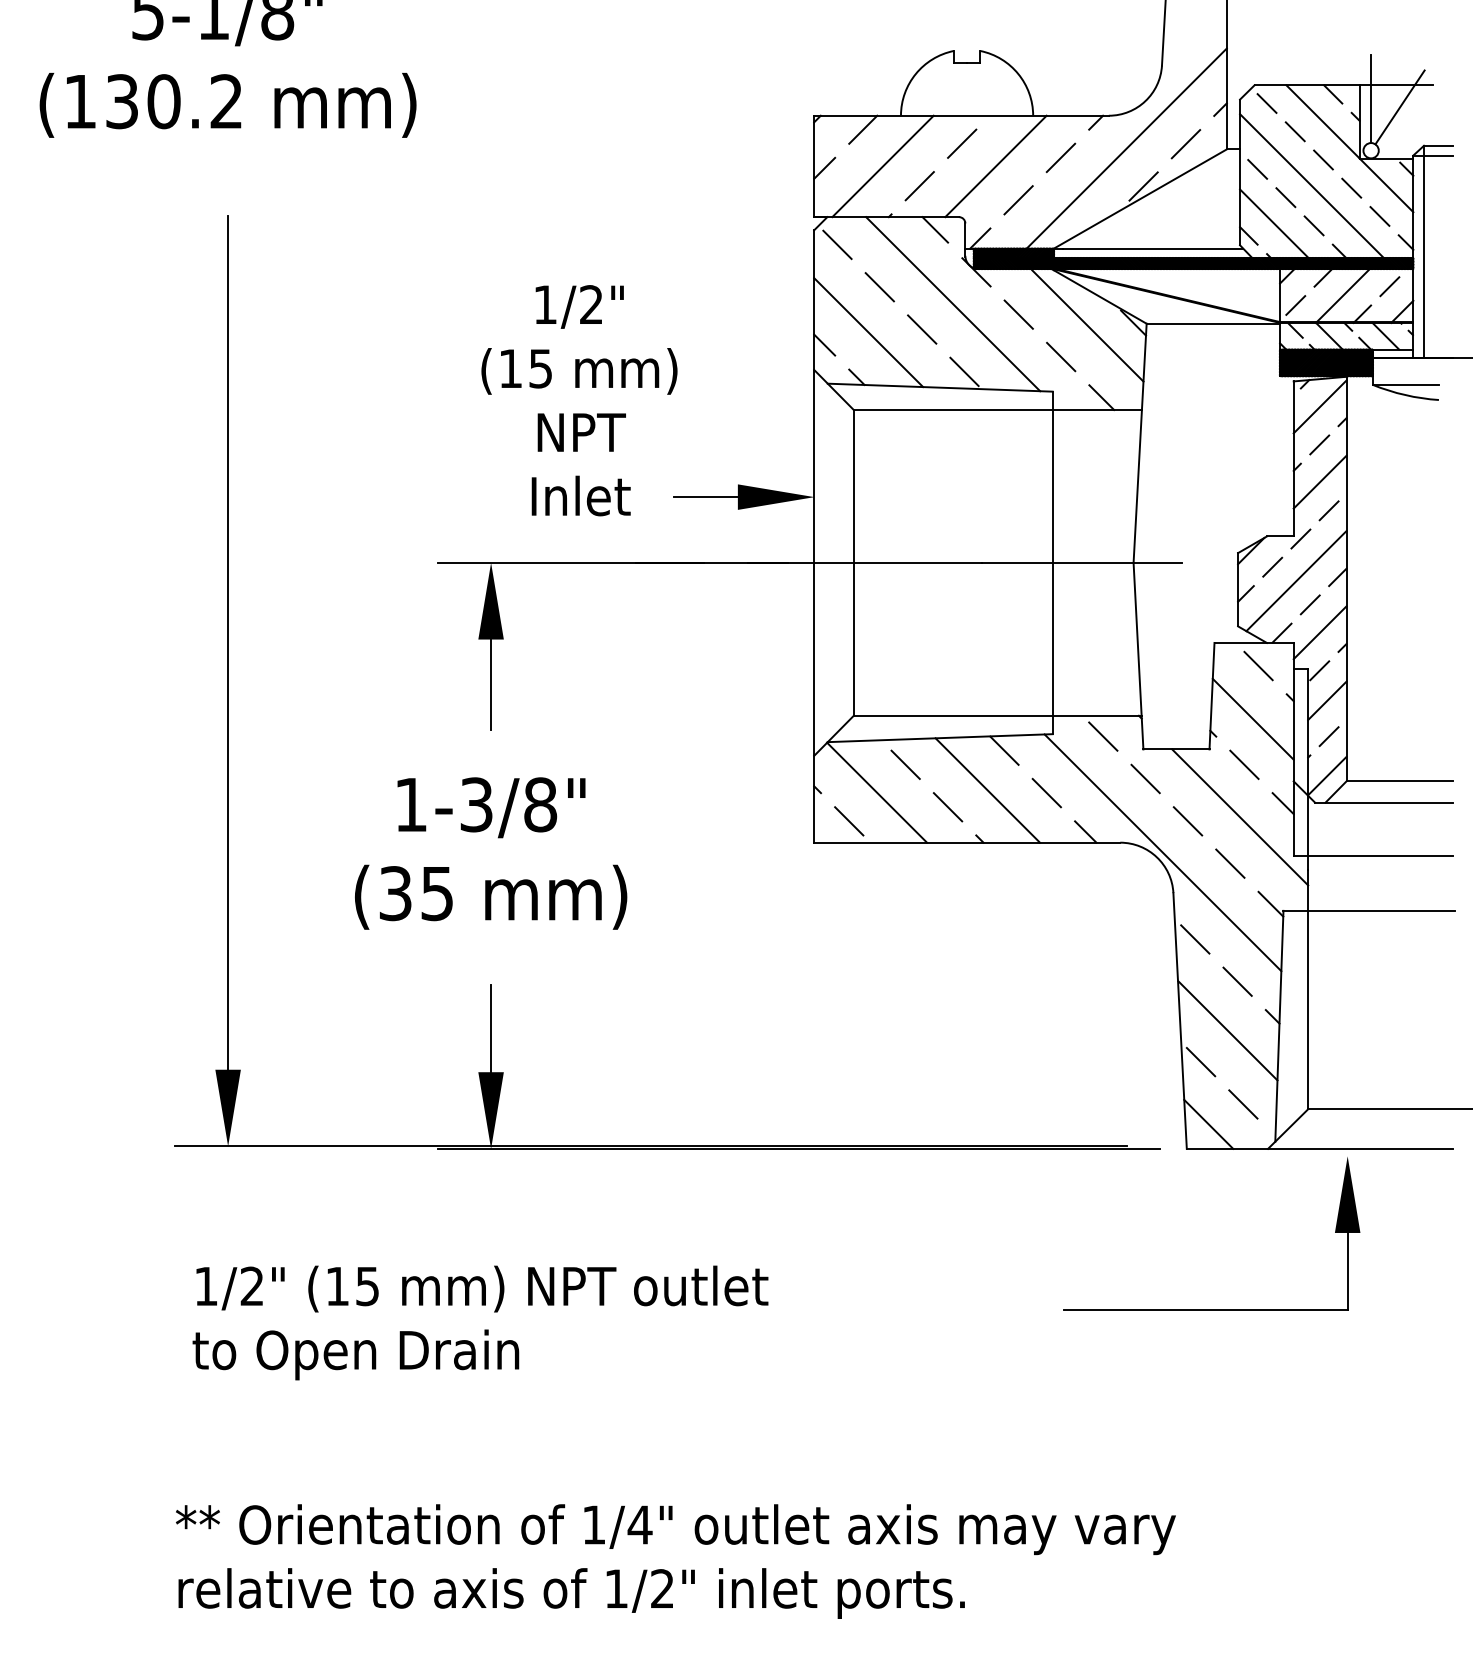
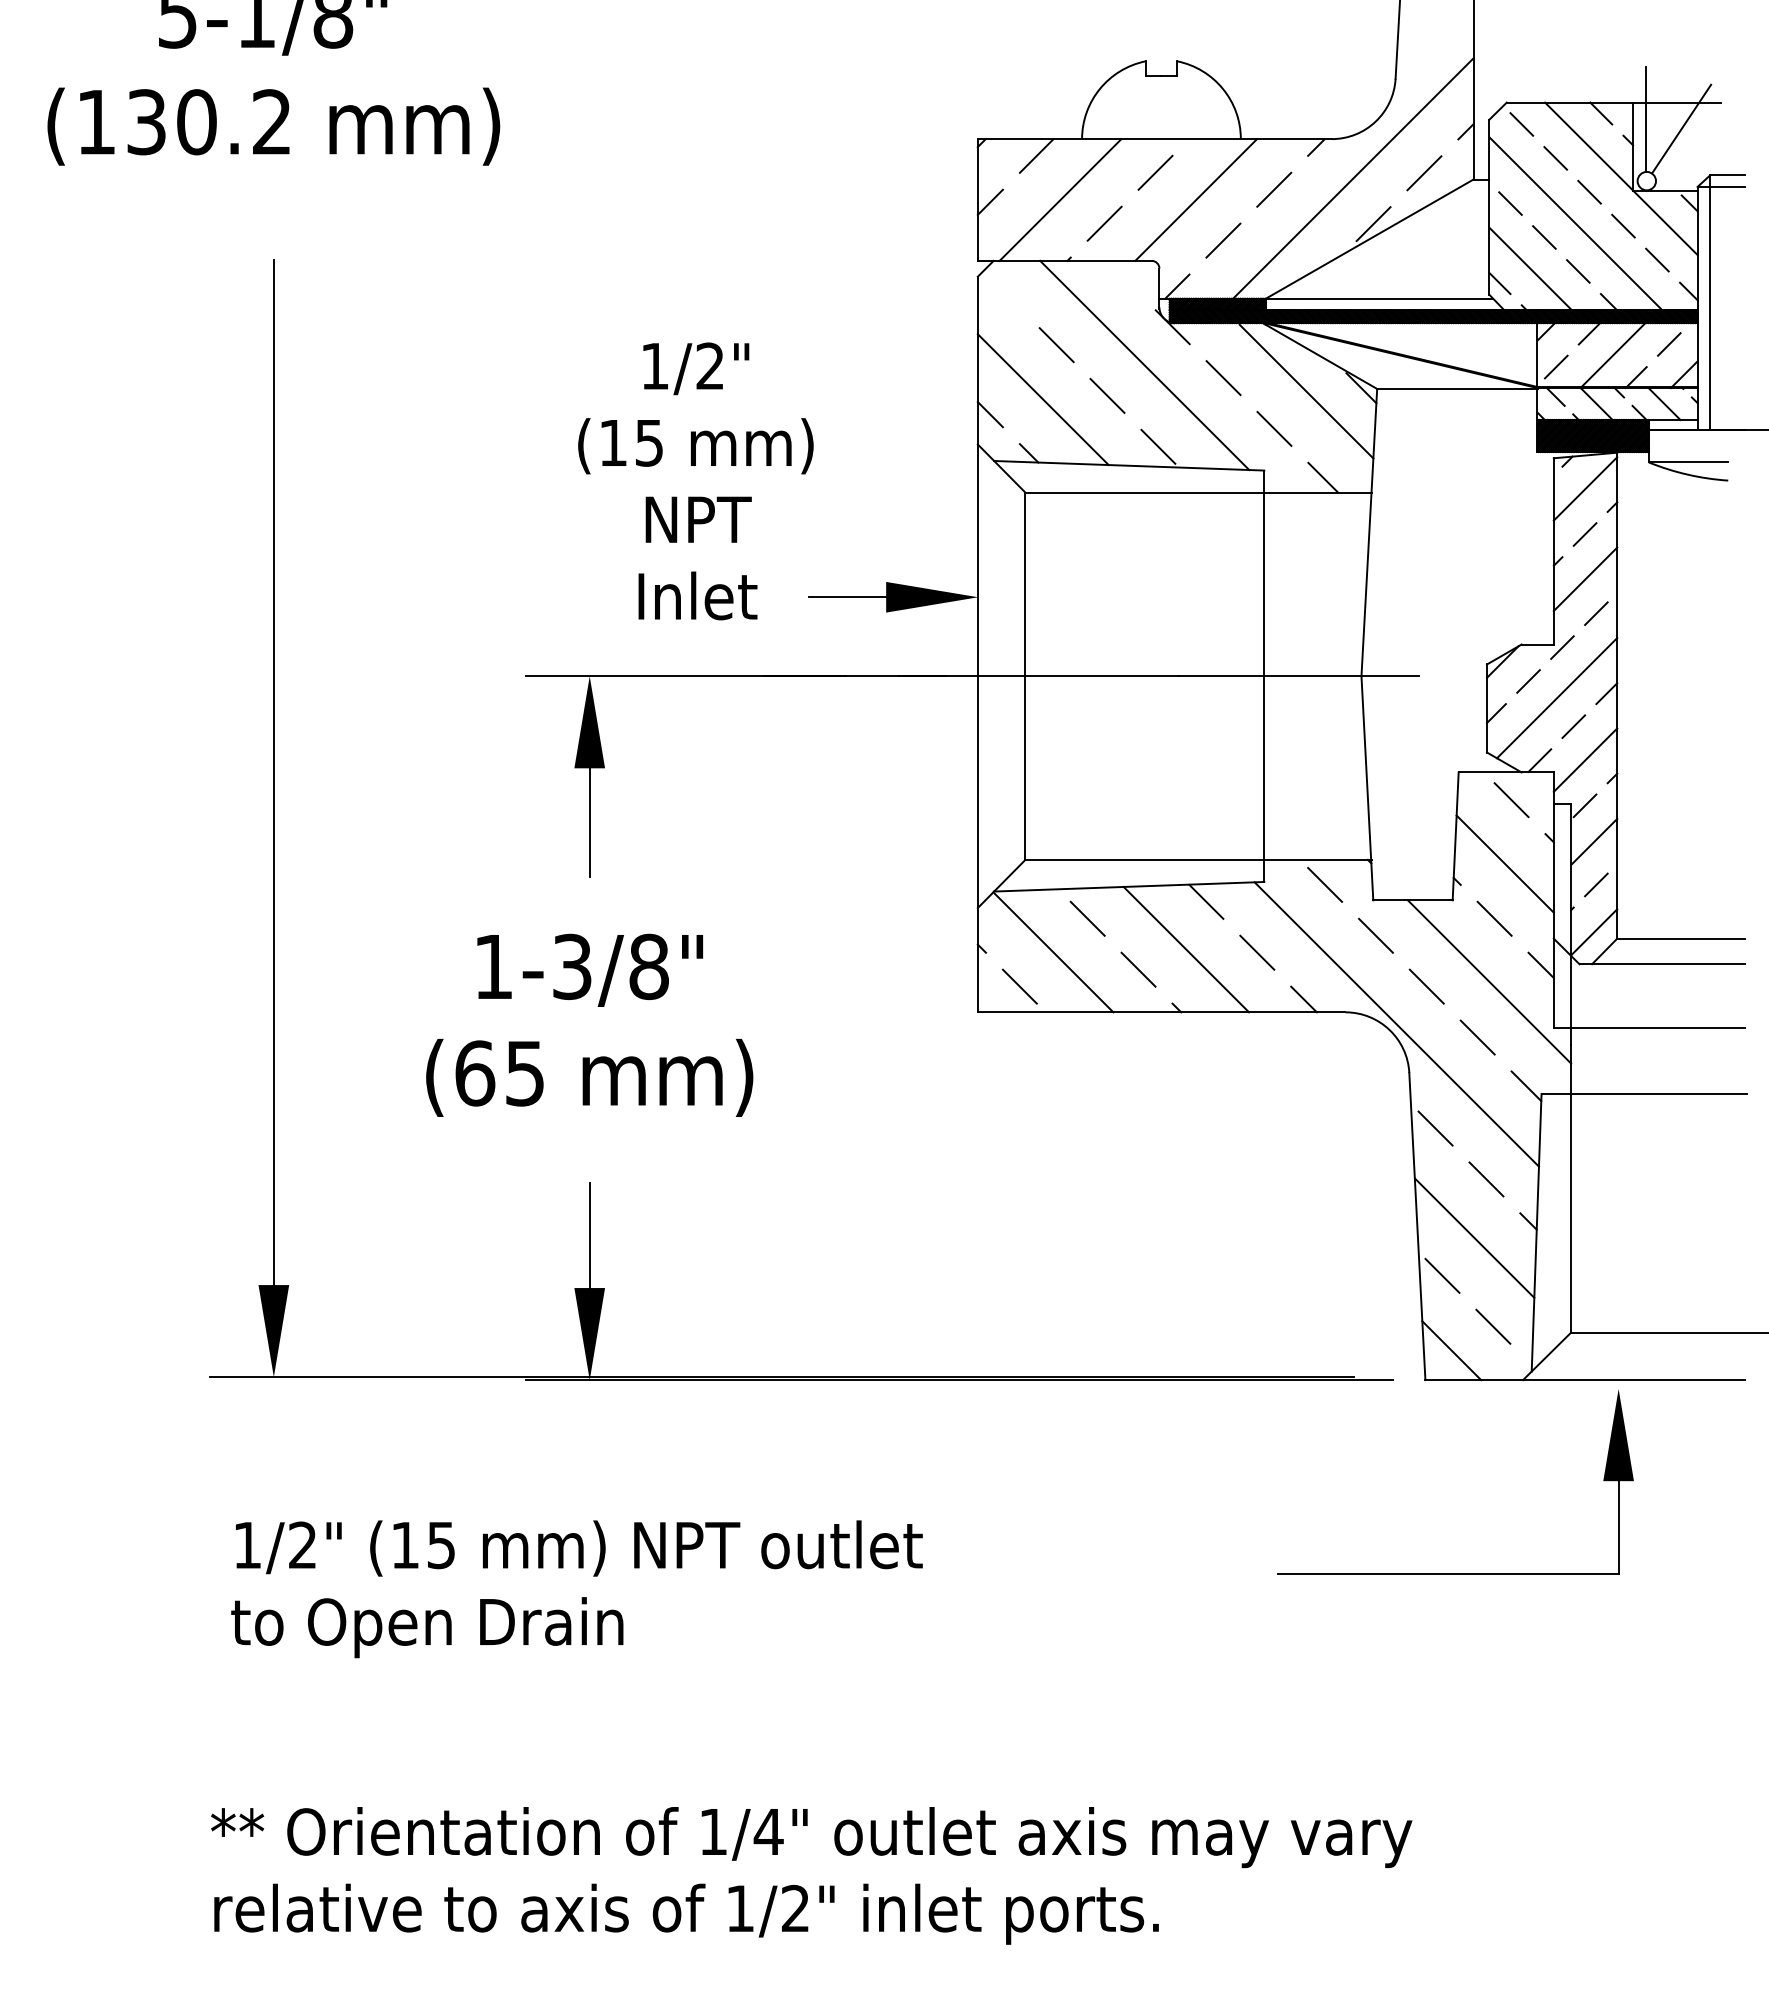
line: (934, 229) -> (1122, 275), removed
line: (837, 245) -> (1005, 294), removed
text: (396, 893) -> (475, 1073), (35 -> (65

